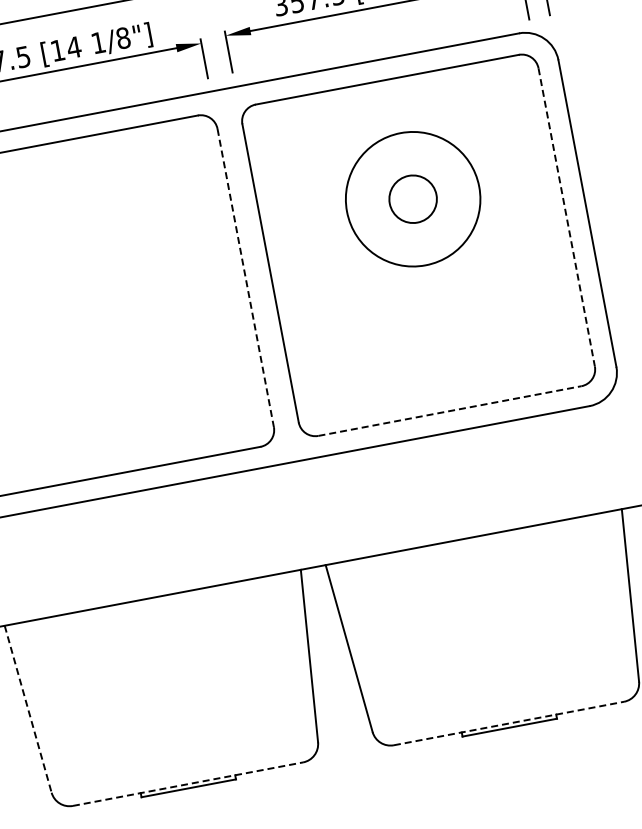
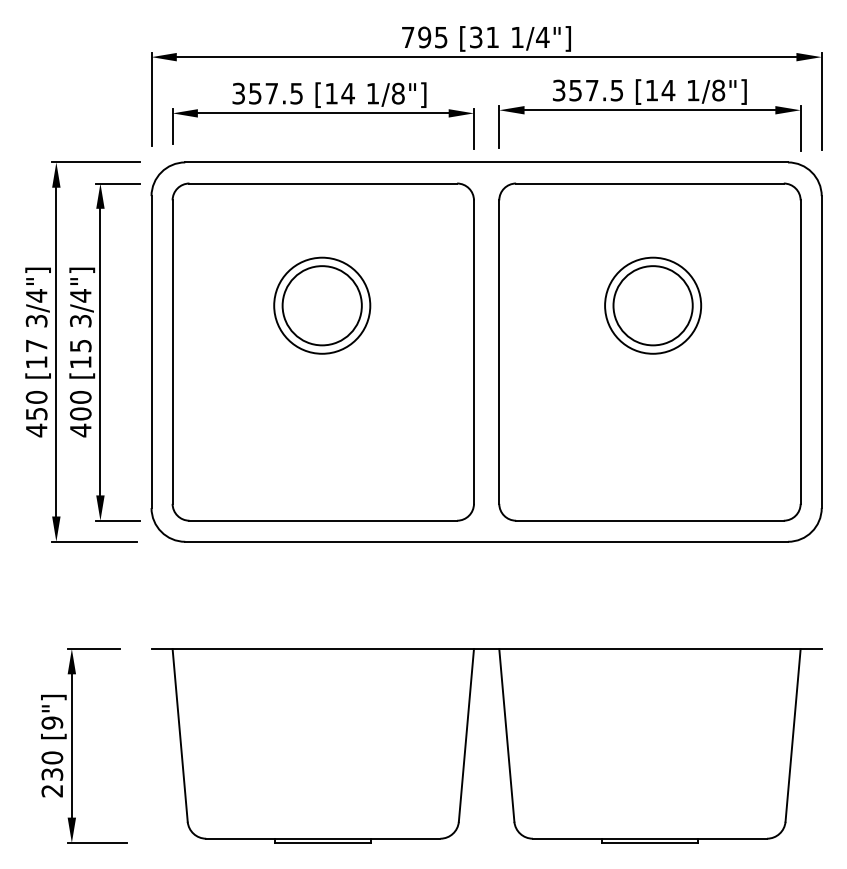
circle: (413, 198) -> (653, 305), size x0.71
circle: (412, 199) -> (652, 305), size x1.67
line: (566, 217) -> (800, 352), dashed -> solid
part: (88, 260) -> (322, 305), added
line: (245, 278) -> (473, 352), dashed -> solid
line: (449, 410) -> (649, 520), dashed -> solid
line: (28, 709) -> (180, 735), dashed -> solid
line: (509, 723) -> (650, 838), dashed -> solid
line: (188, 783) -> (323, 838), dashed -> solid

